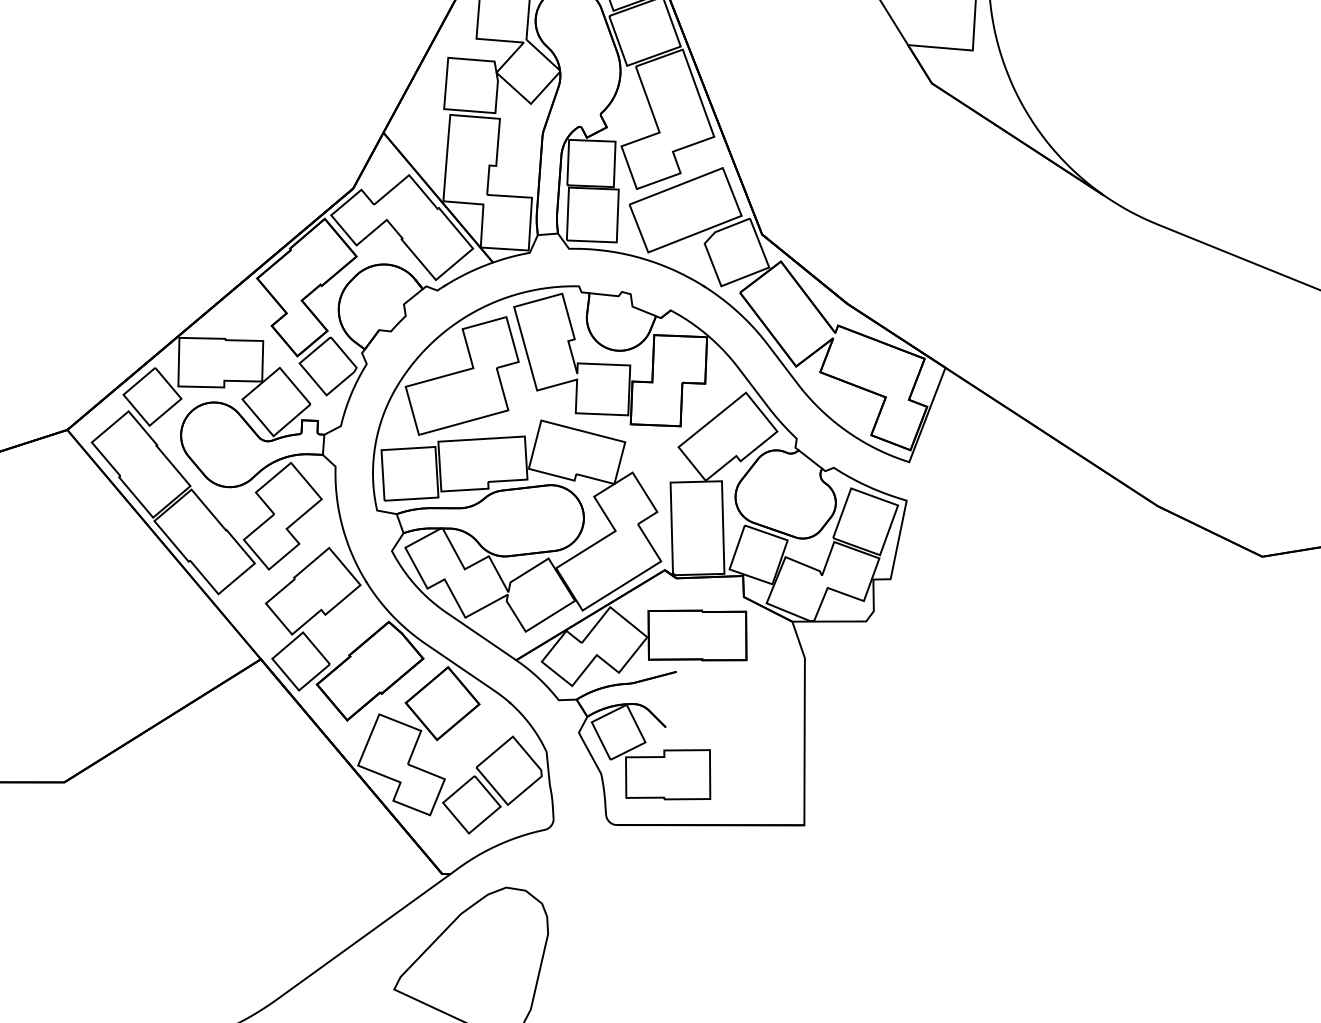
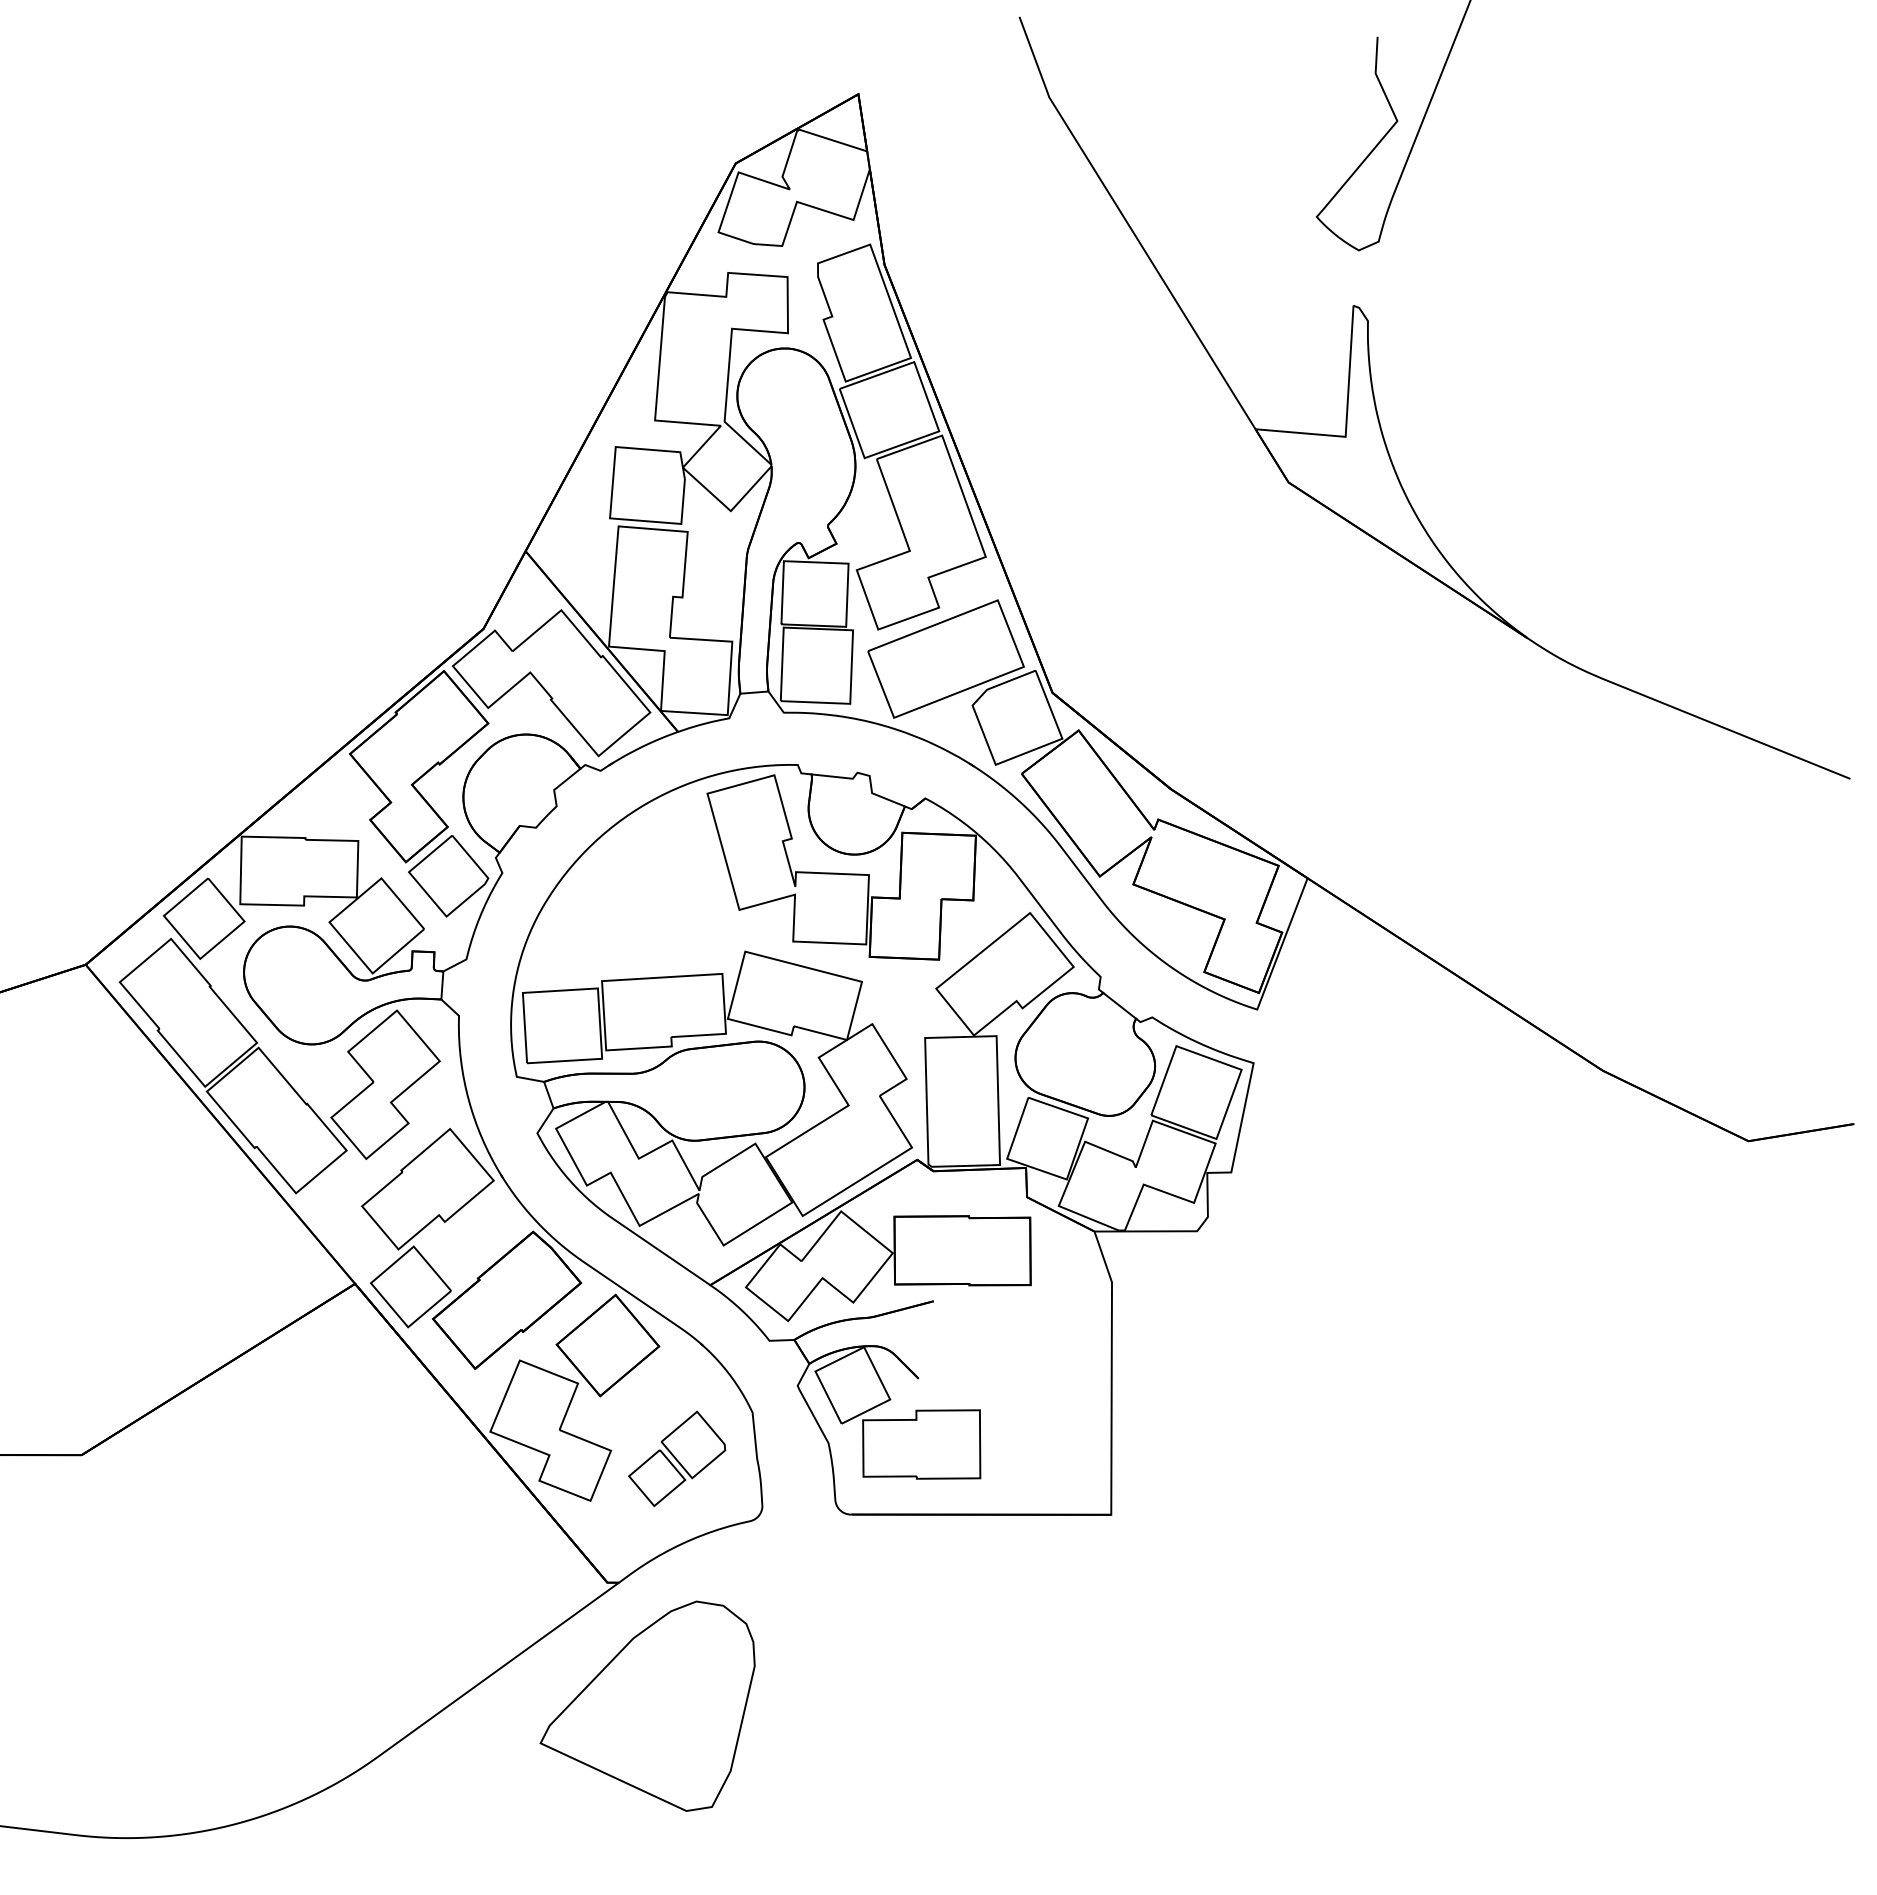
part: (461, 375) -> (634, 889), removed
part: (491, 784) -> (676, 1458), size x0.7

